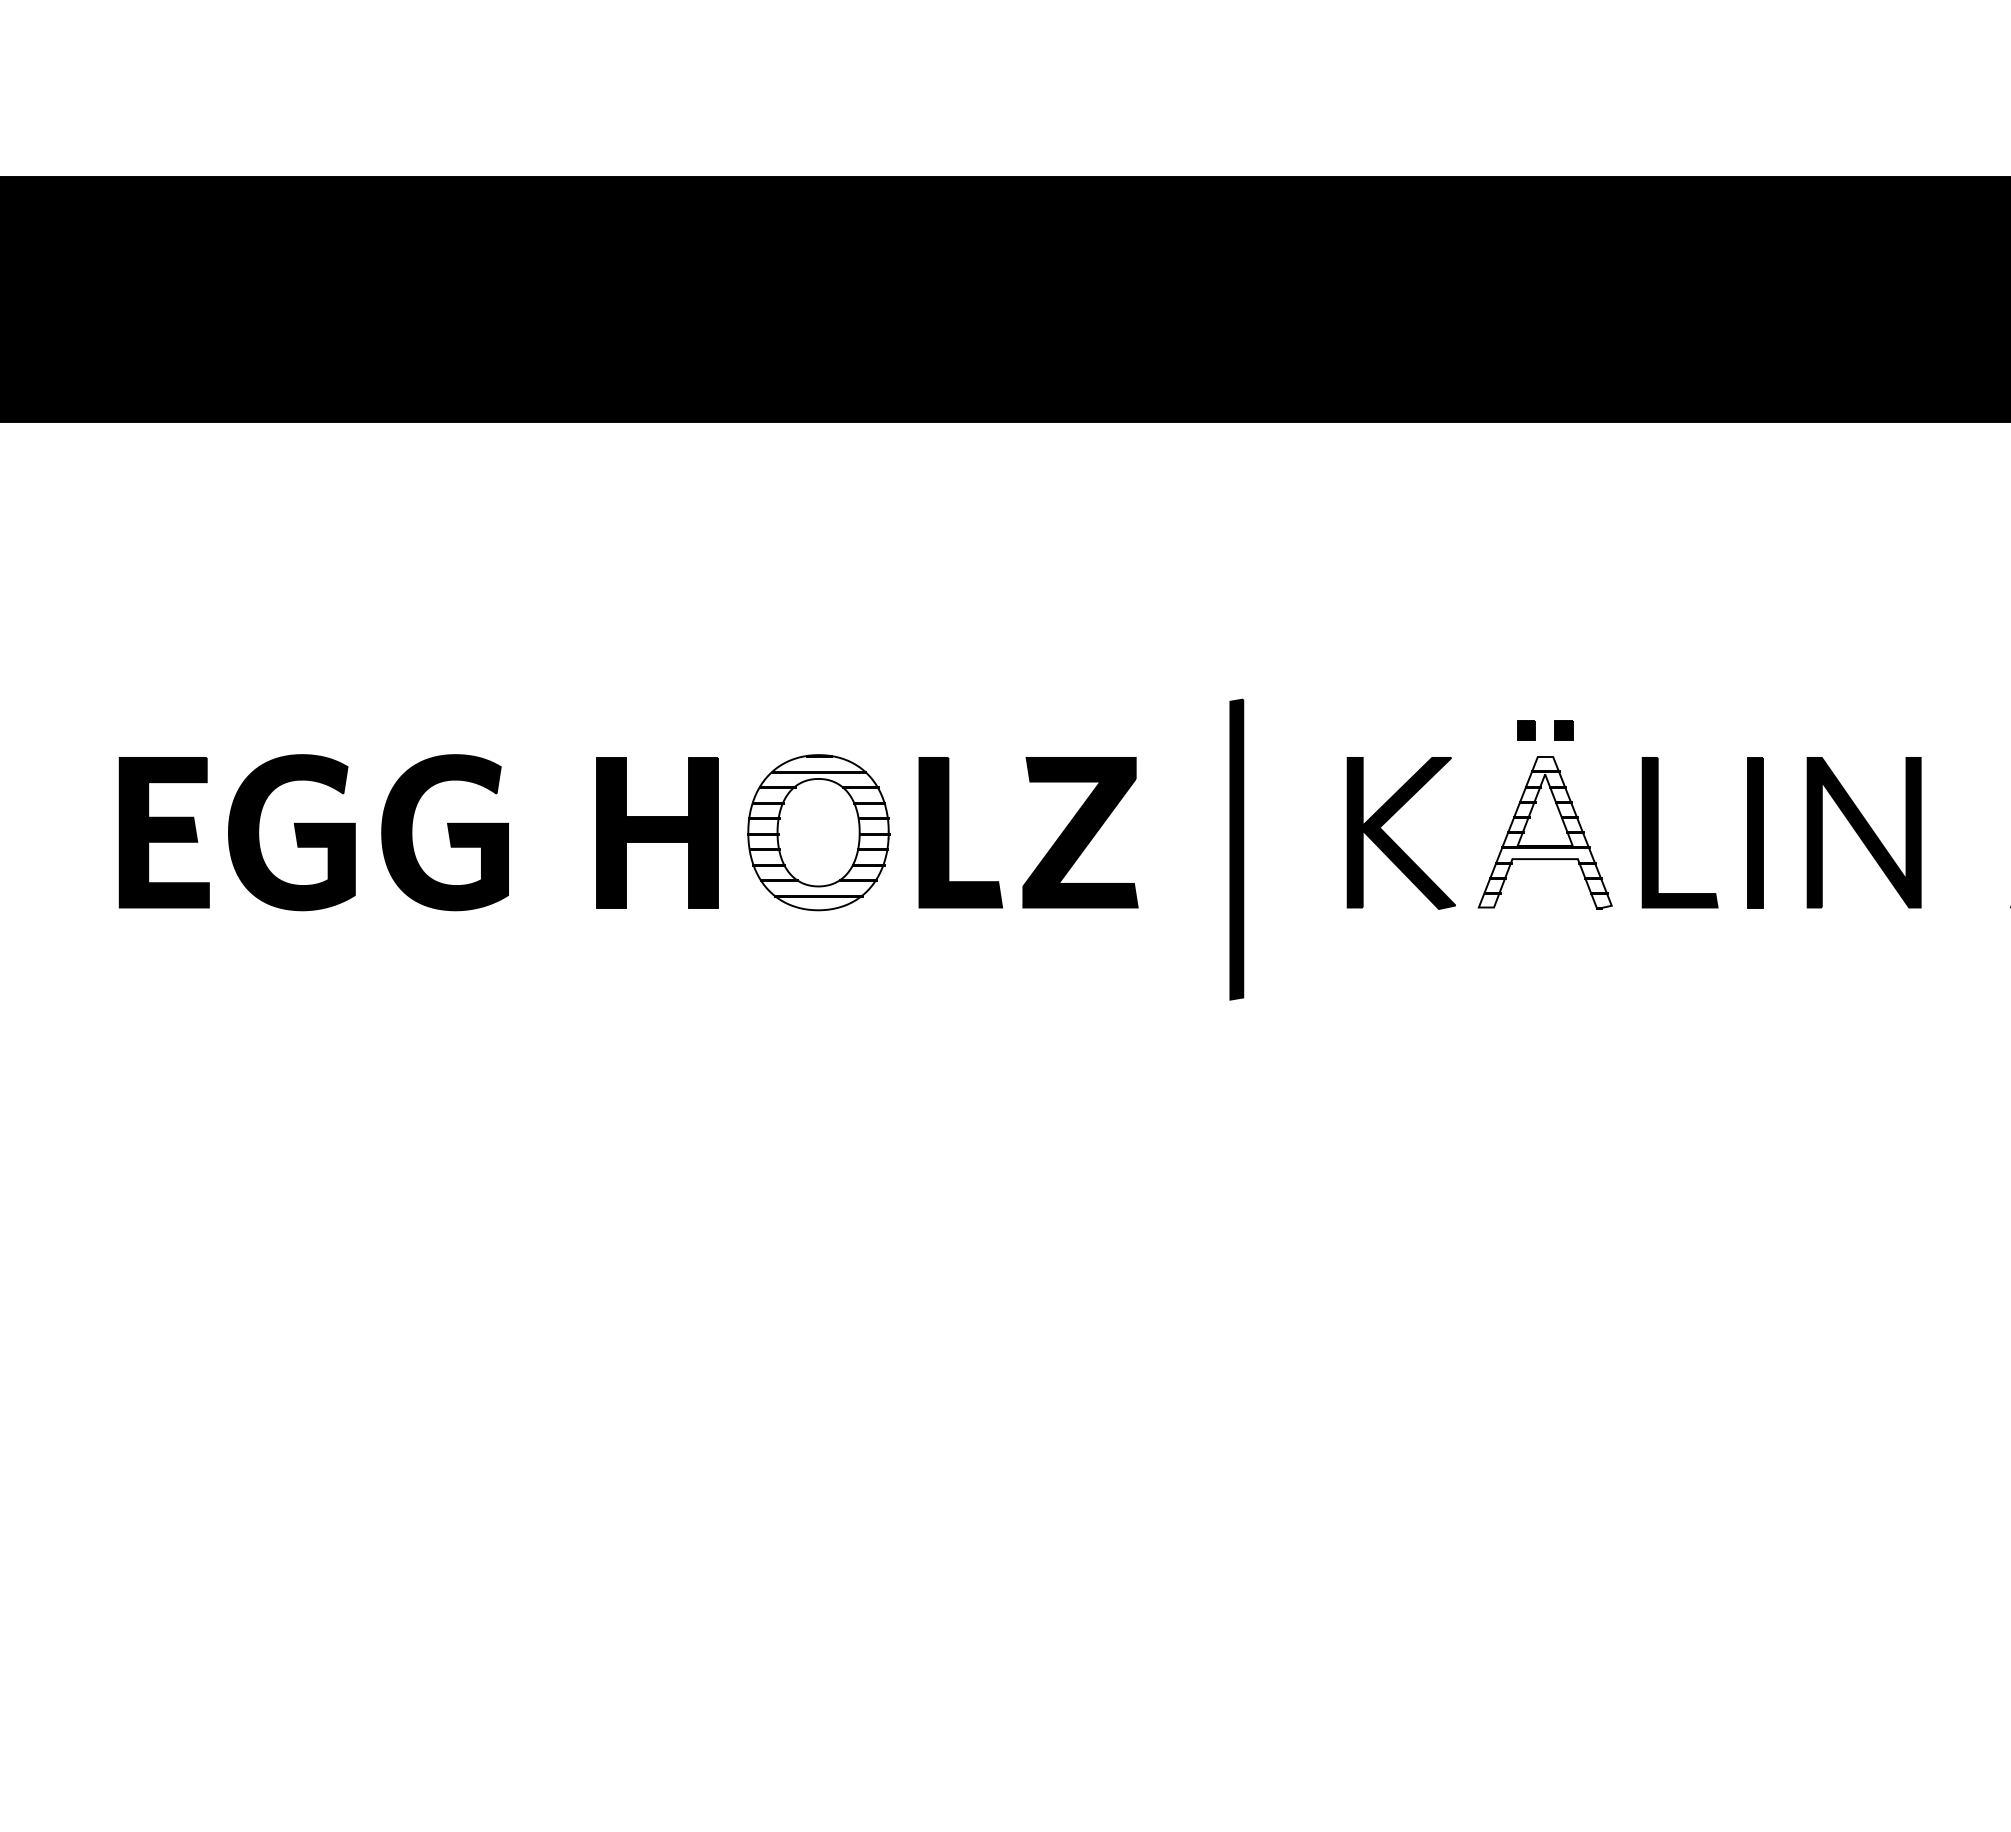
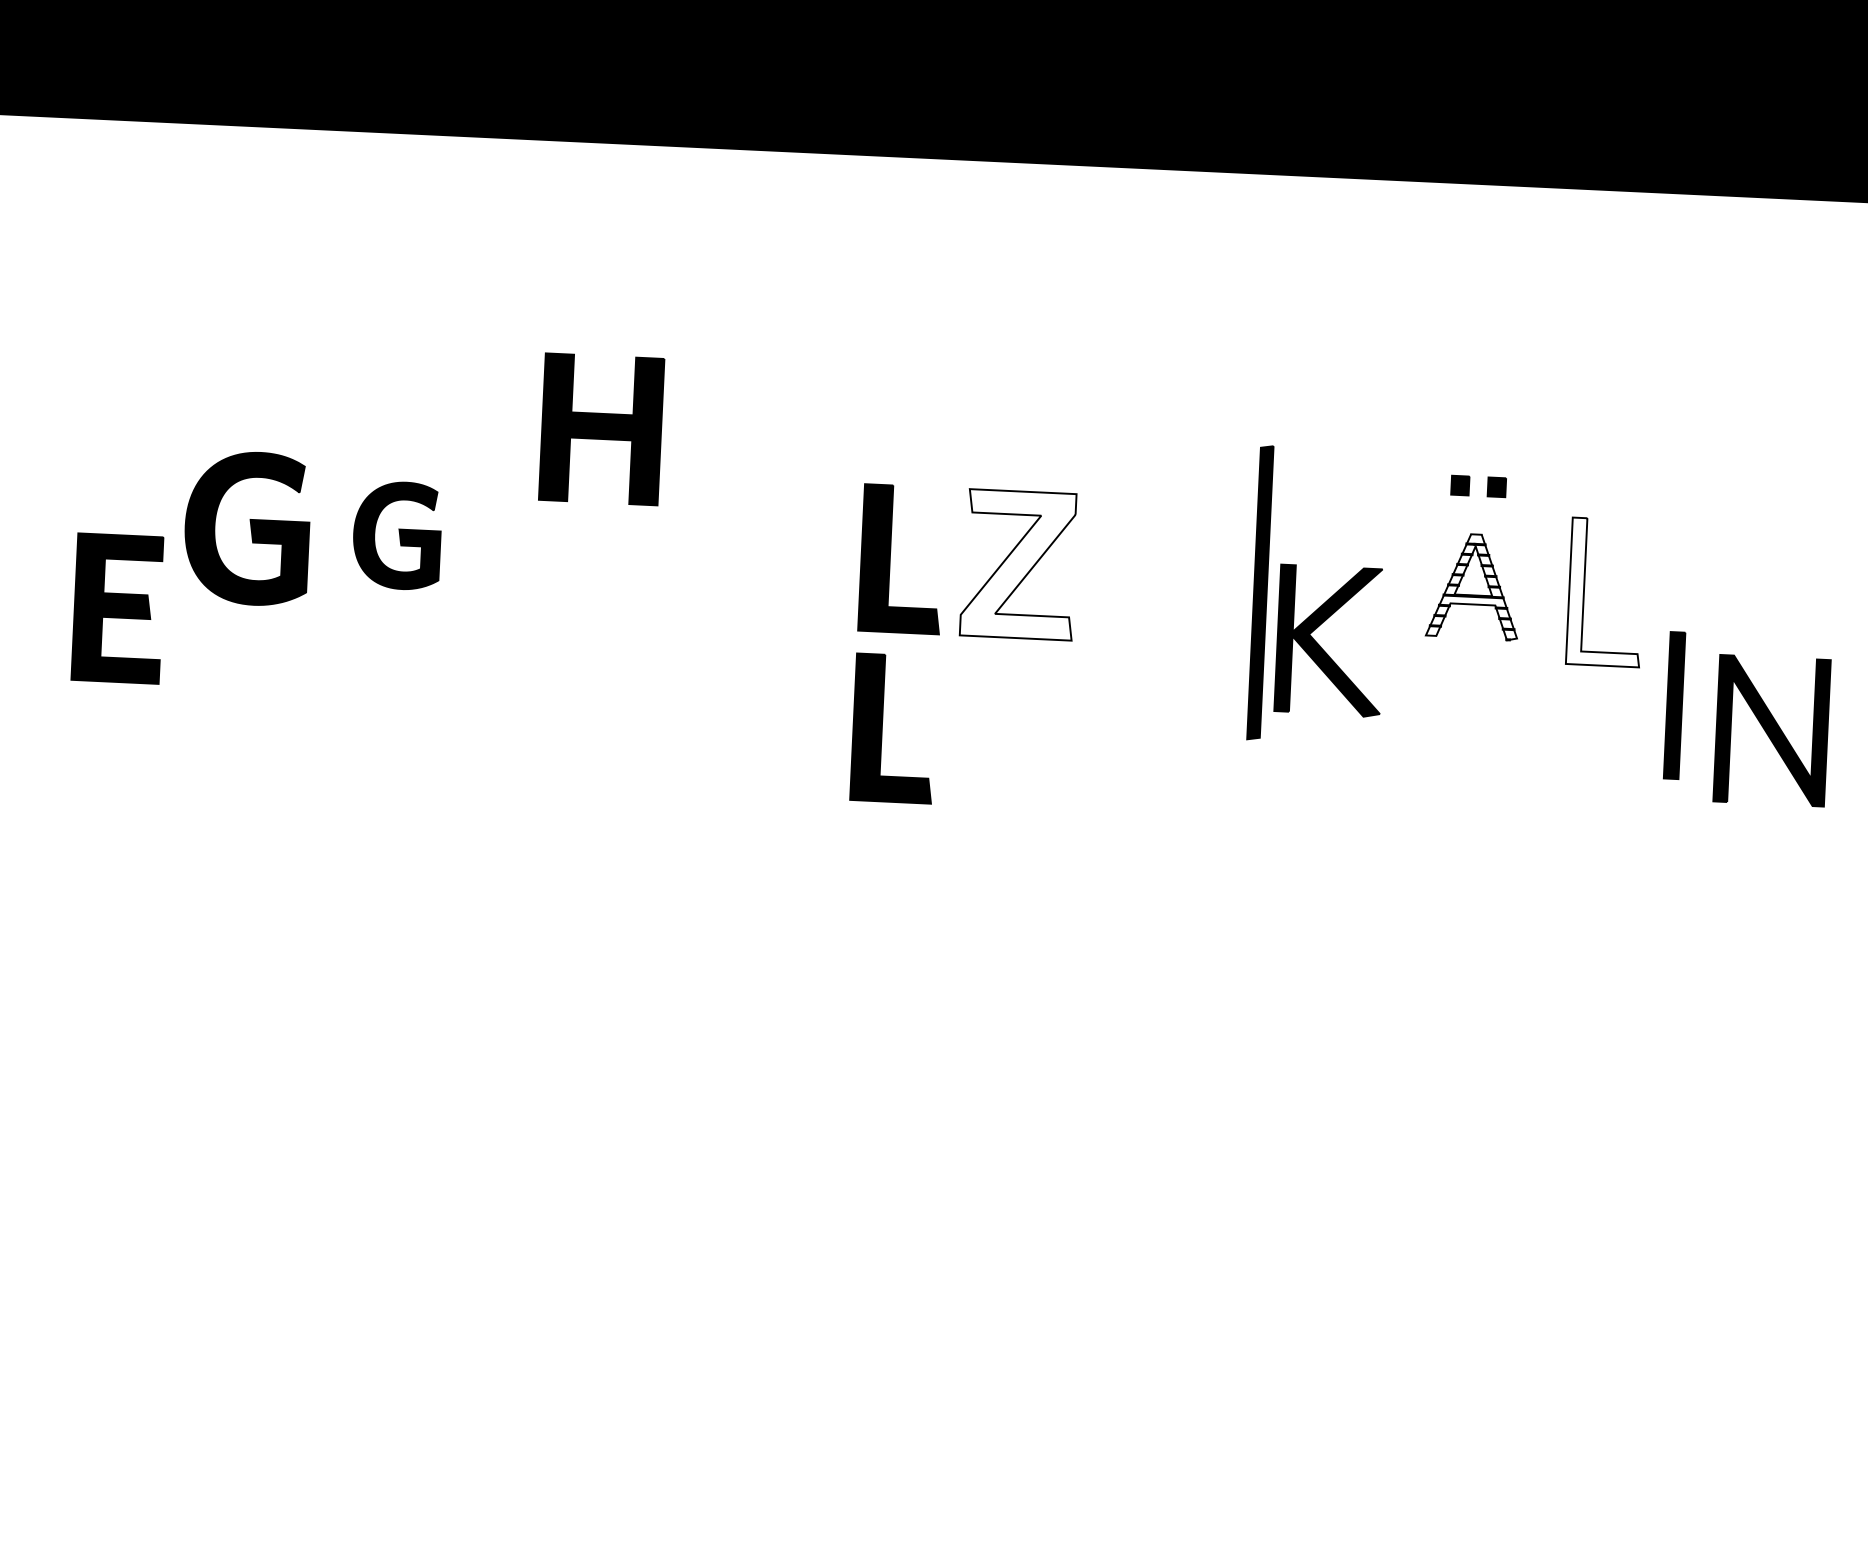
part: (163, 832) -> (117, 608), moved
part: (444, 832) -> (396, 535), size x0.7
part: (657, 832) -> (601, 429), moved
part: (818, 832) -> (762, 552), removed
fill: (1080, 832) -> (1019, 564), removed
part: (1544, 832) -> (1473, 586), size x0.7
fill: (1679, 832) -> (1605, 592), removed
part: (1755, 832) -> (1674, 705), moved
part: (1863, 832) -> (1771, 730), moved
part: (1393, 840) -> (1322, 647), moved
part: (1236, 849) -> (1260, 592), moved
part: (949, 1005) -> (882, 727), added

